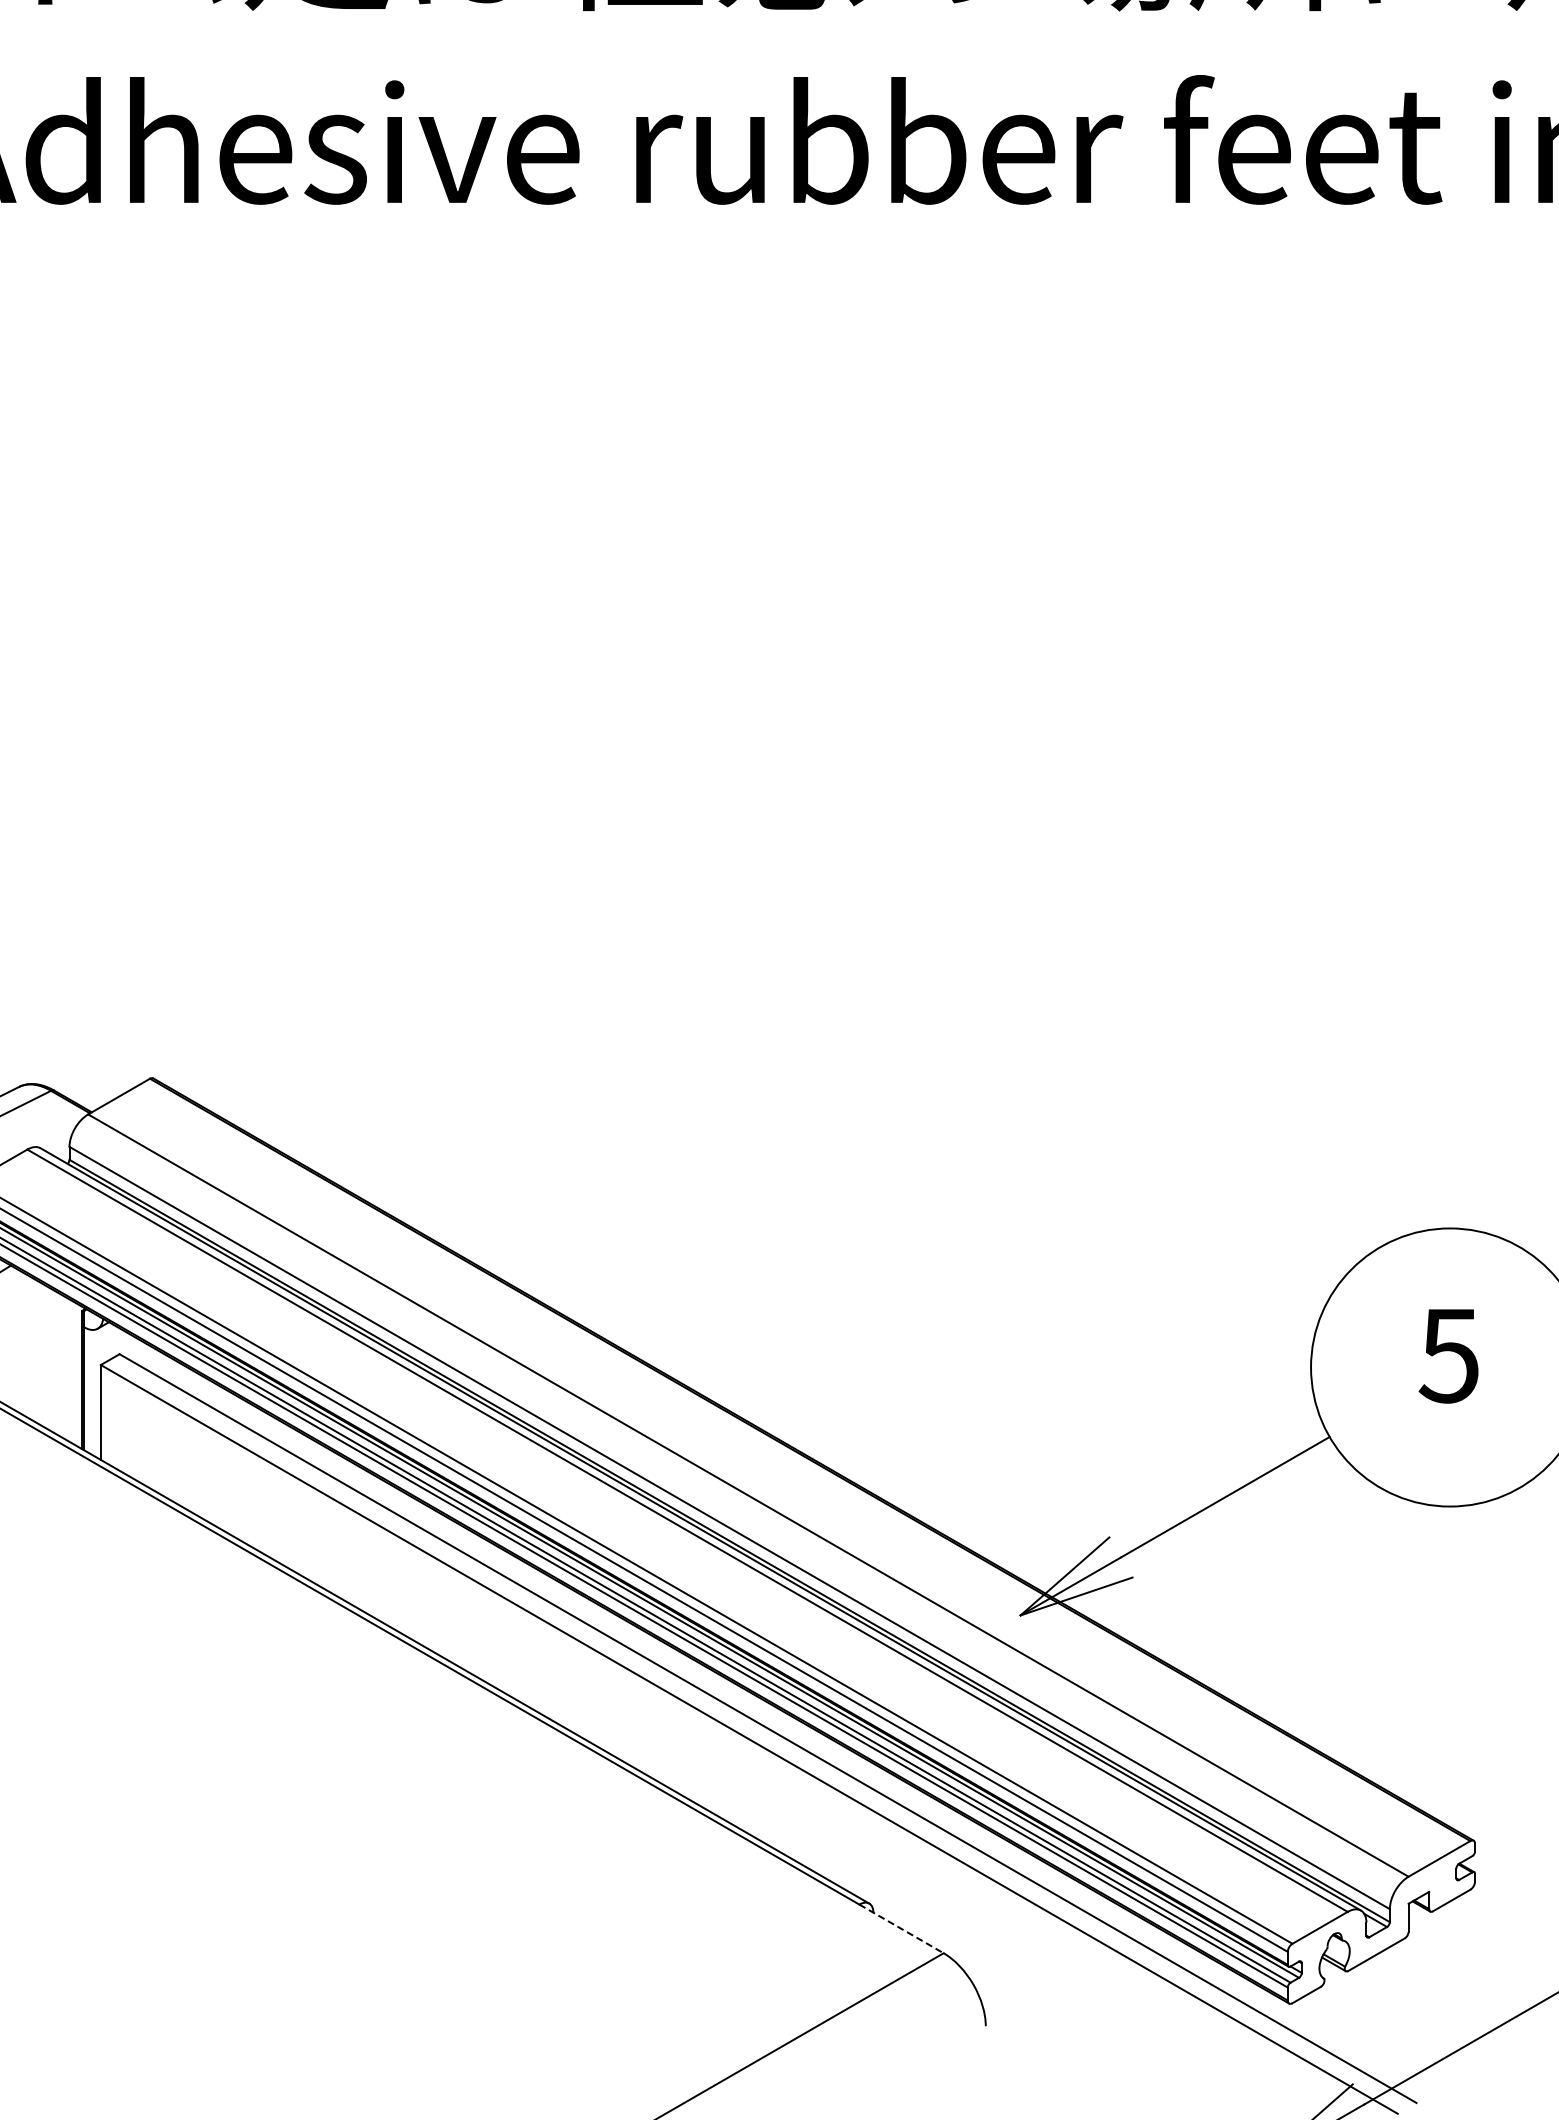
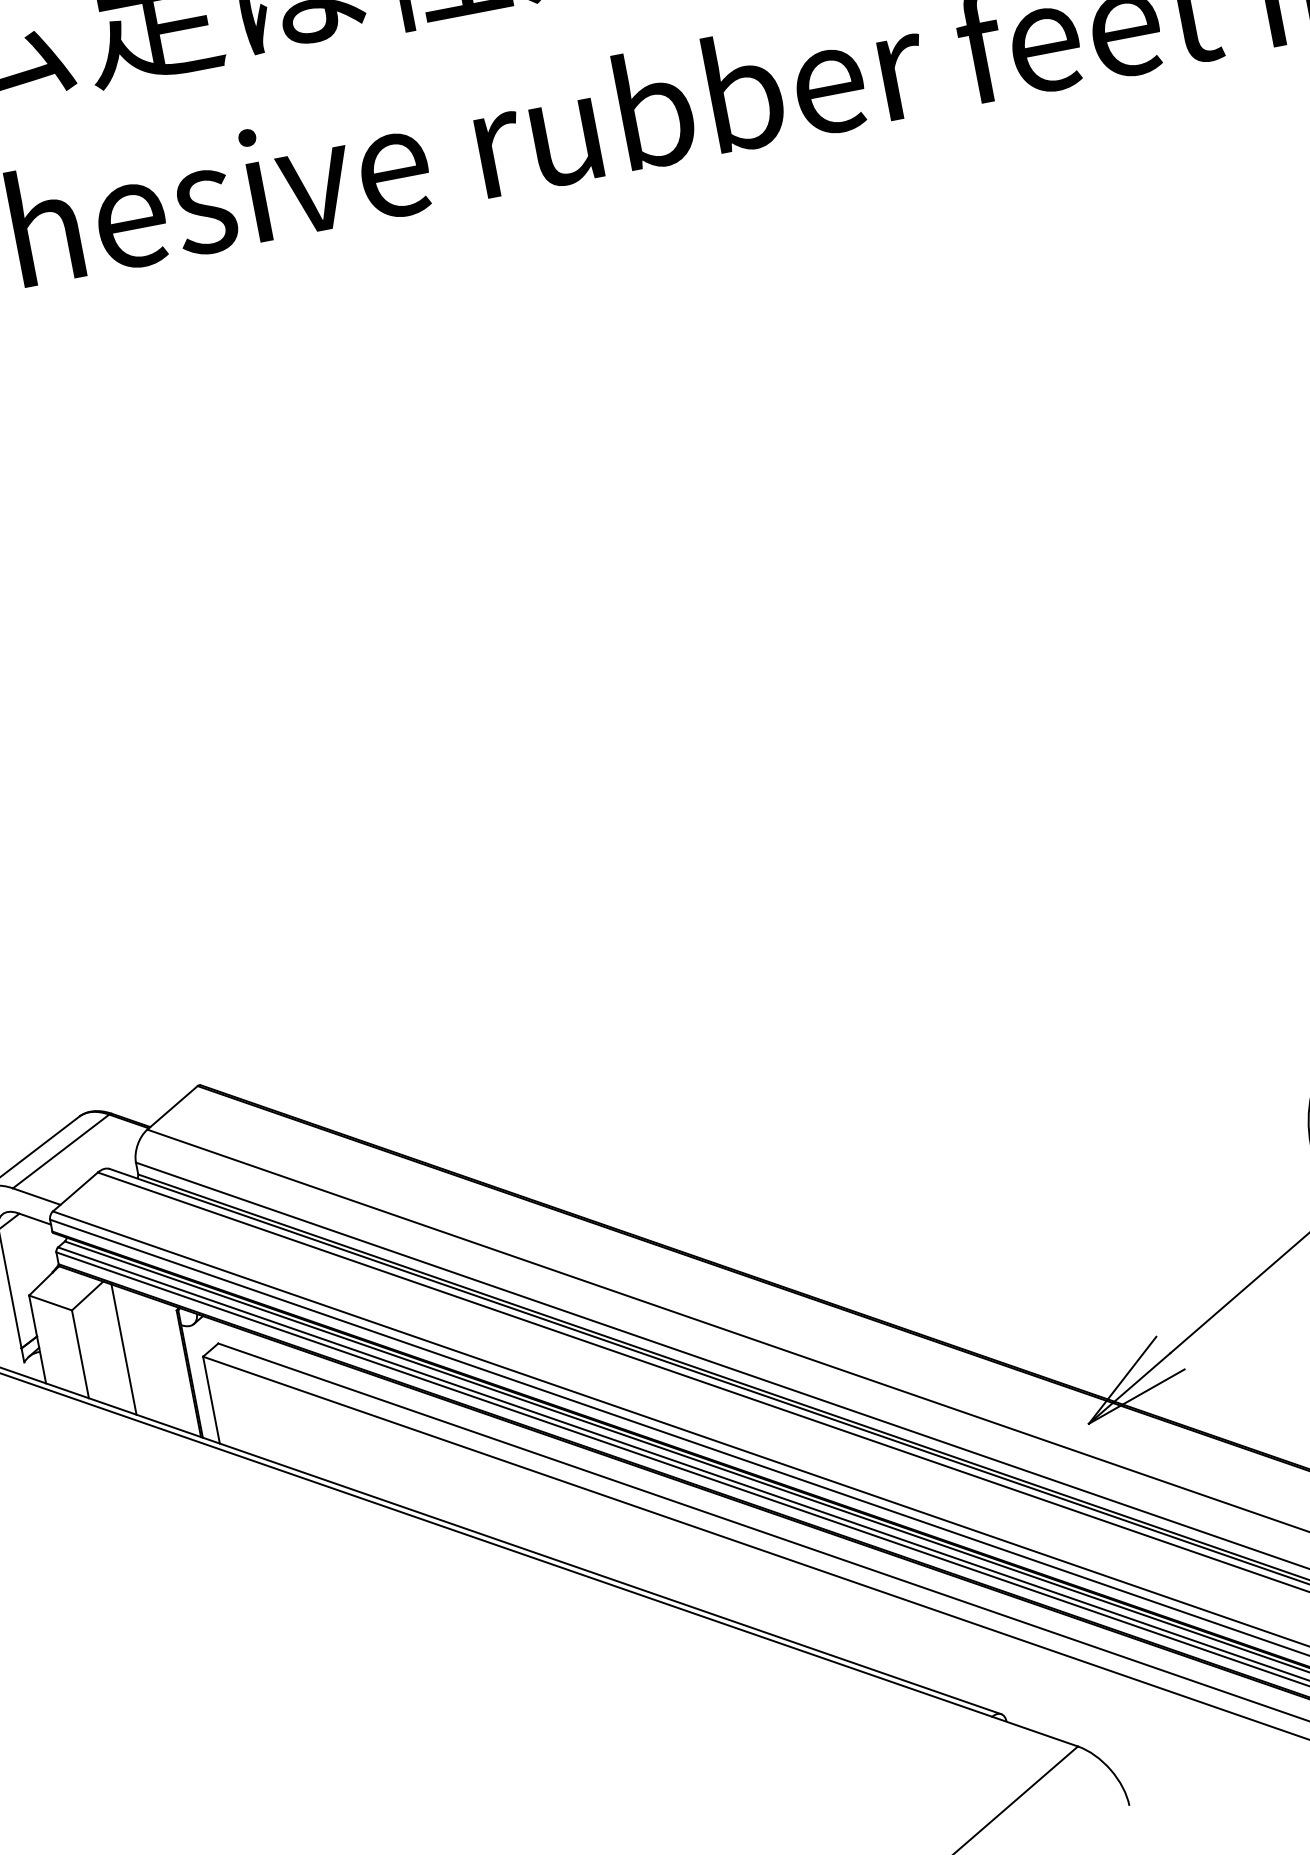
line: (18, 1341) -> (123, 1349), added
line: (901, 1928) -> (1035, 1731), dashed -> solid

